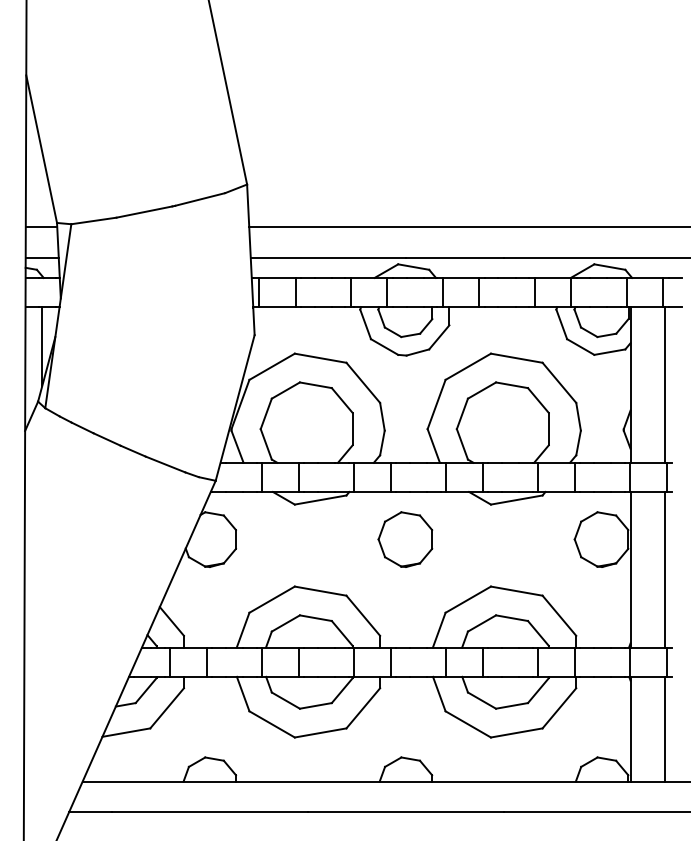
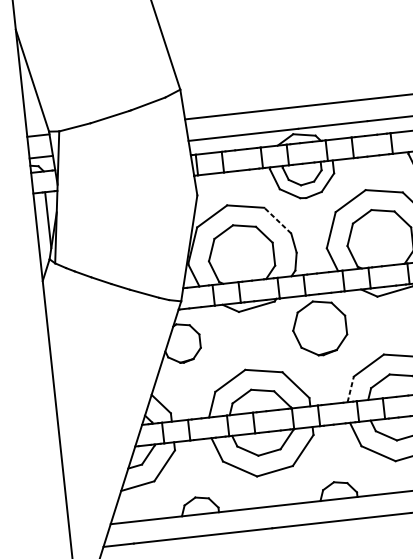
line: (362, 382) -> (277, 220), solid -> dashed
part: (405, 539) -> (319, 328), size x1.4
line: (439, 630) -> (350, 389), solid -> dashed

